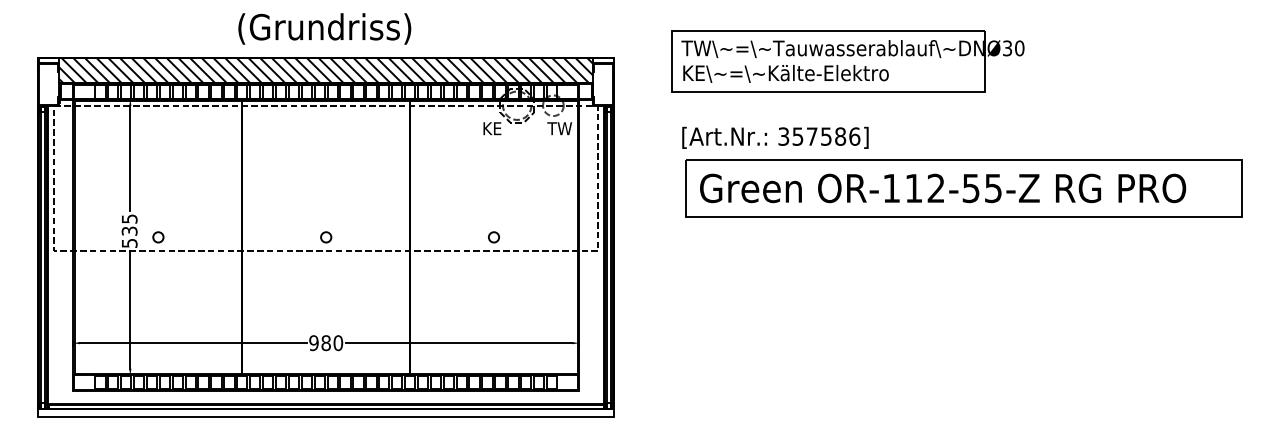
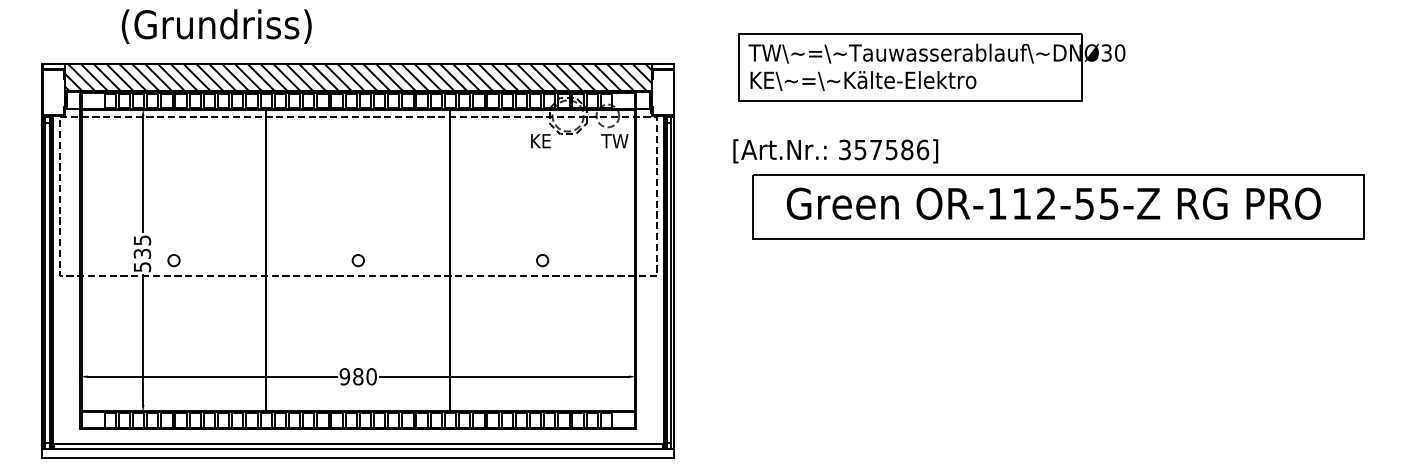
text: (324, 28) -> (216, 26), moved
text: (775, 138) -> (835, 151), moved
text: (942, 188) -> (1053, 203), moved

